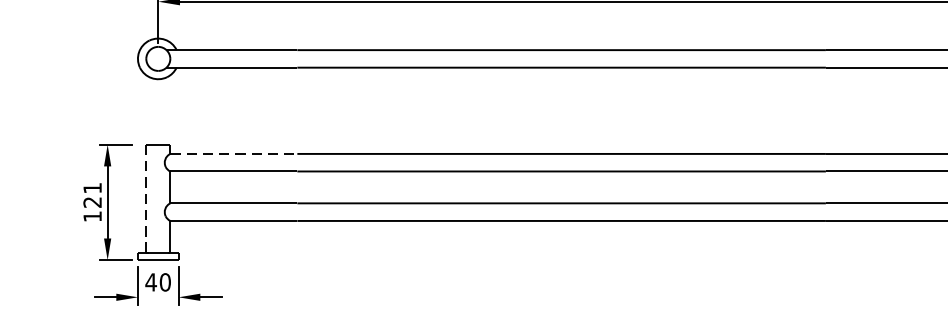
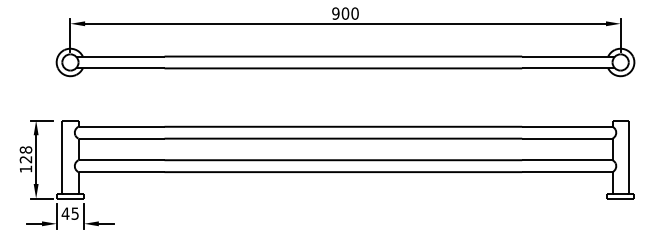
line: (233, 153) -> (121, 126), dashed -> solid
text: (91, 187) -> (25, 149), 121 -> 128
line: (146, 199) -> (62, 157), dashed -> solid
text: (164, 282) -> (74, 213), 40 -> 45

